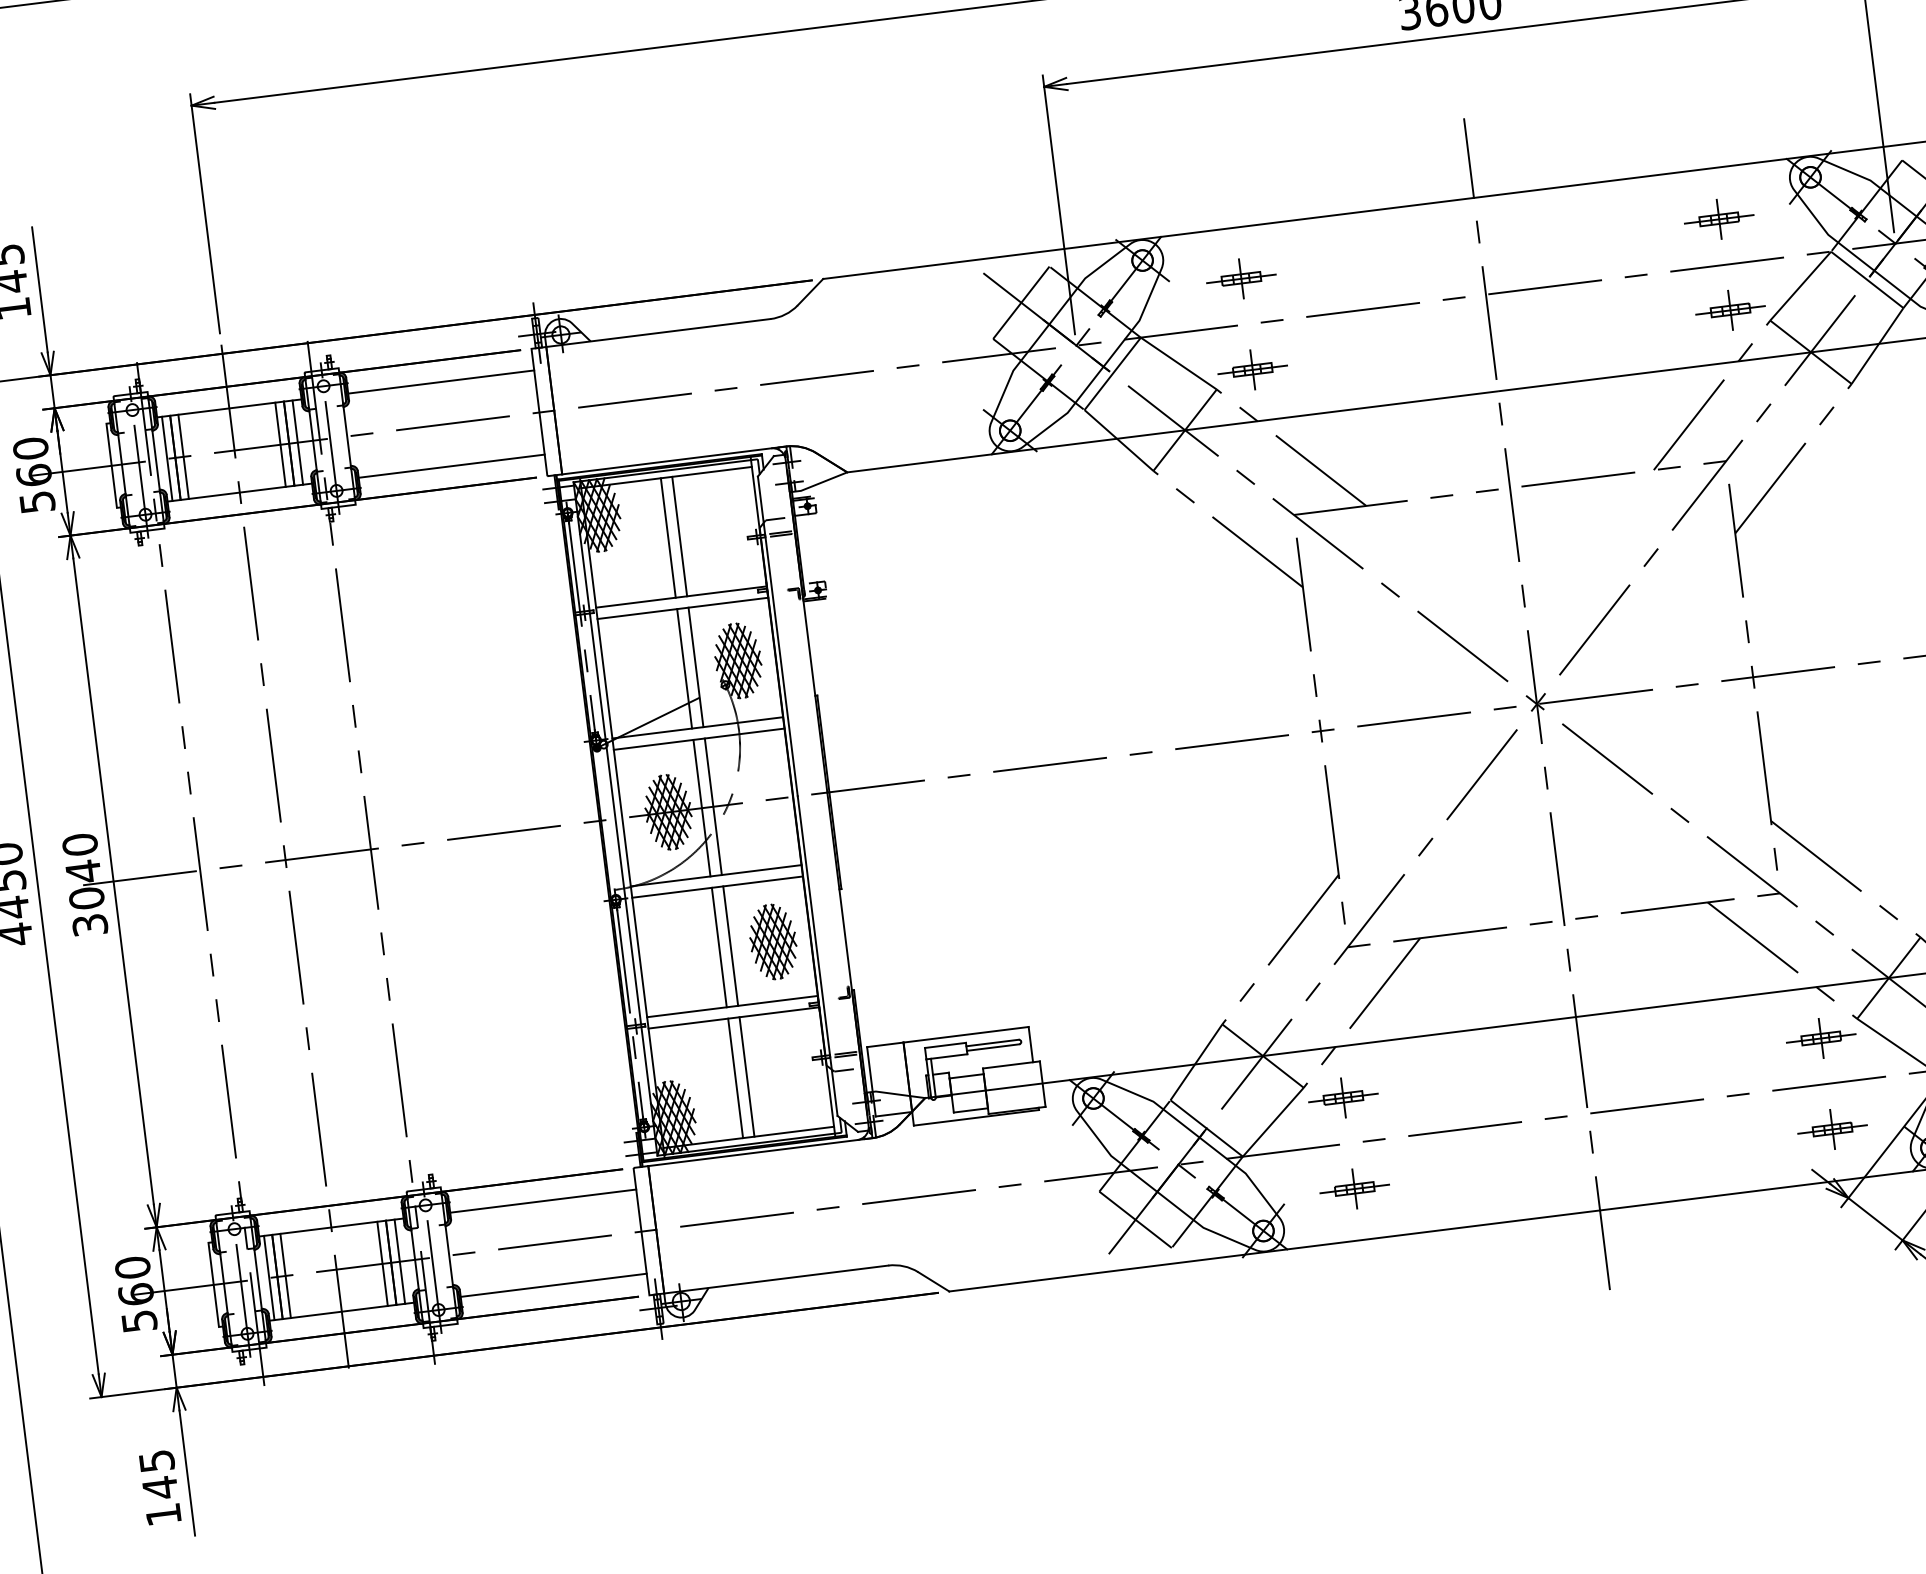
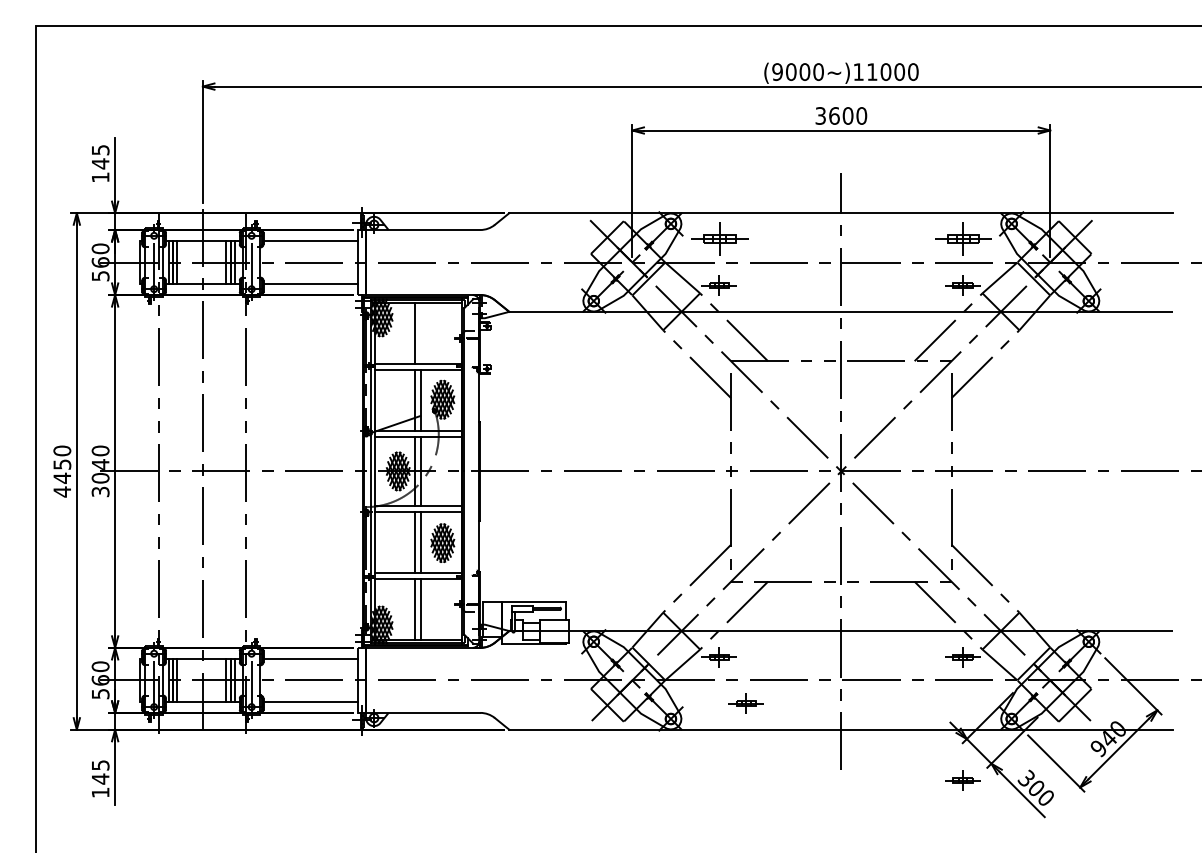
part: (1717, 219) -> (962, 239), size x1.6
part: (1239, 279) -> (718, 239), size x1.6
line: (680, 536) -> (421, 333), removed
part: (1831, 1129) -> (962, 780), moved
part: (1352, 1188) -> (745, 703), moved

